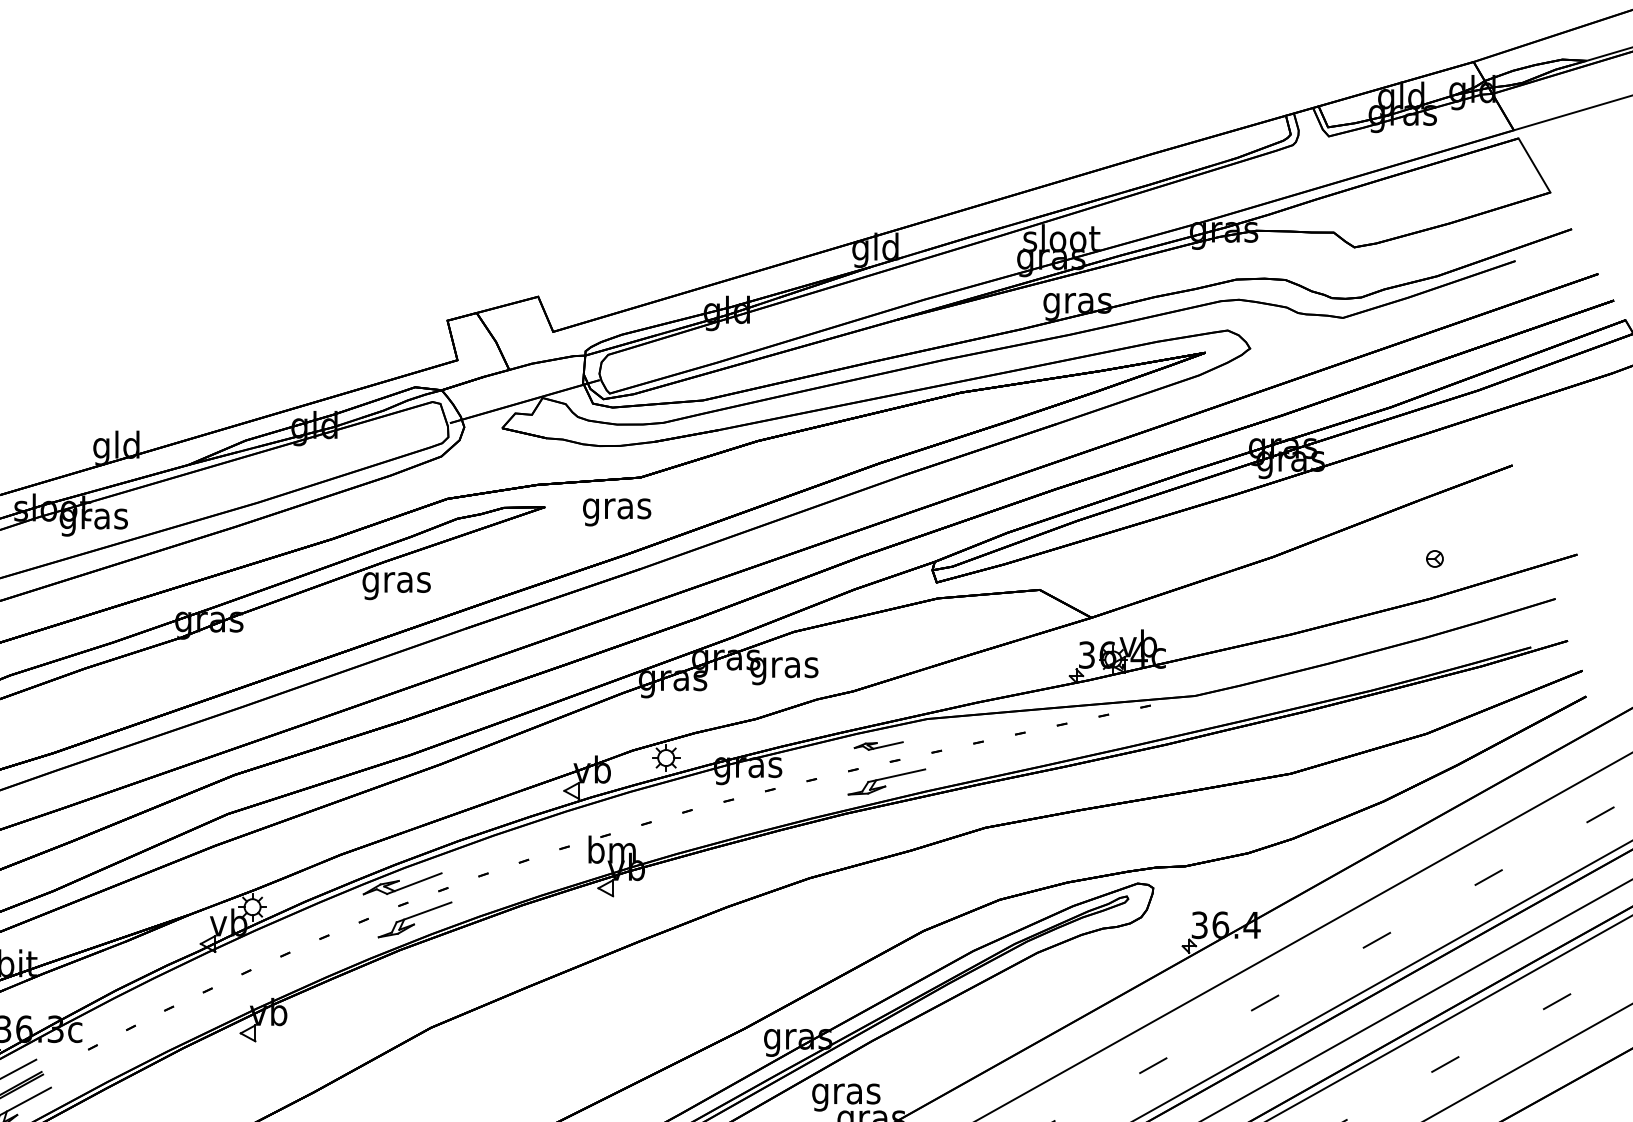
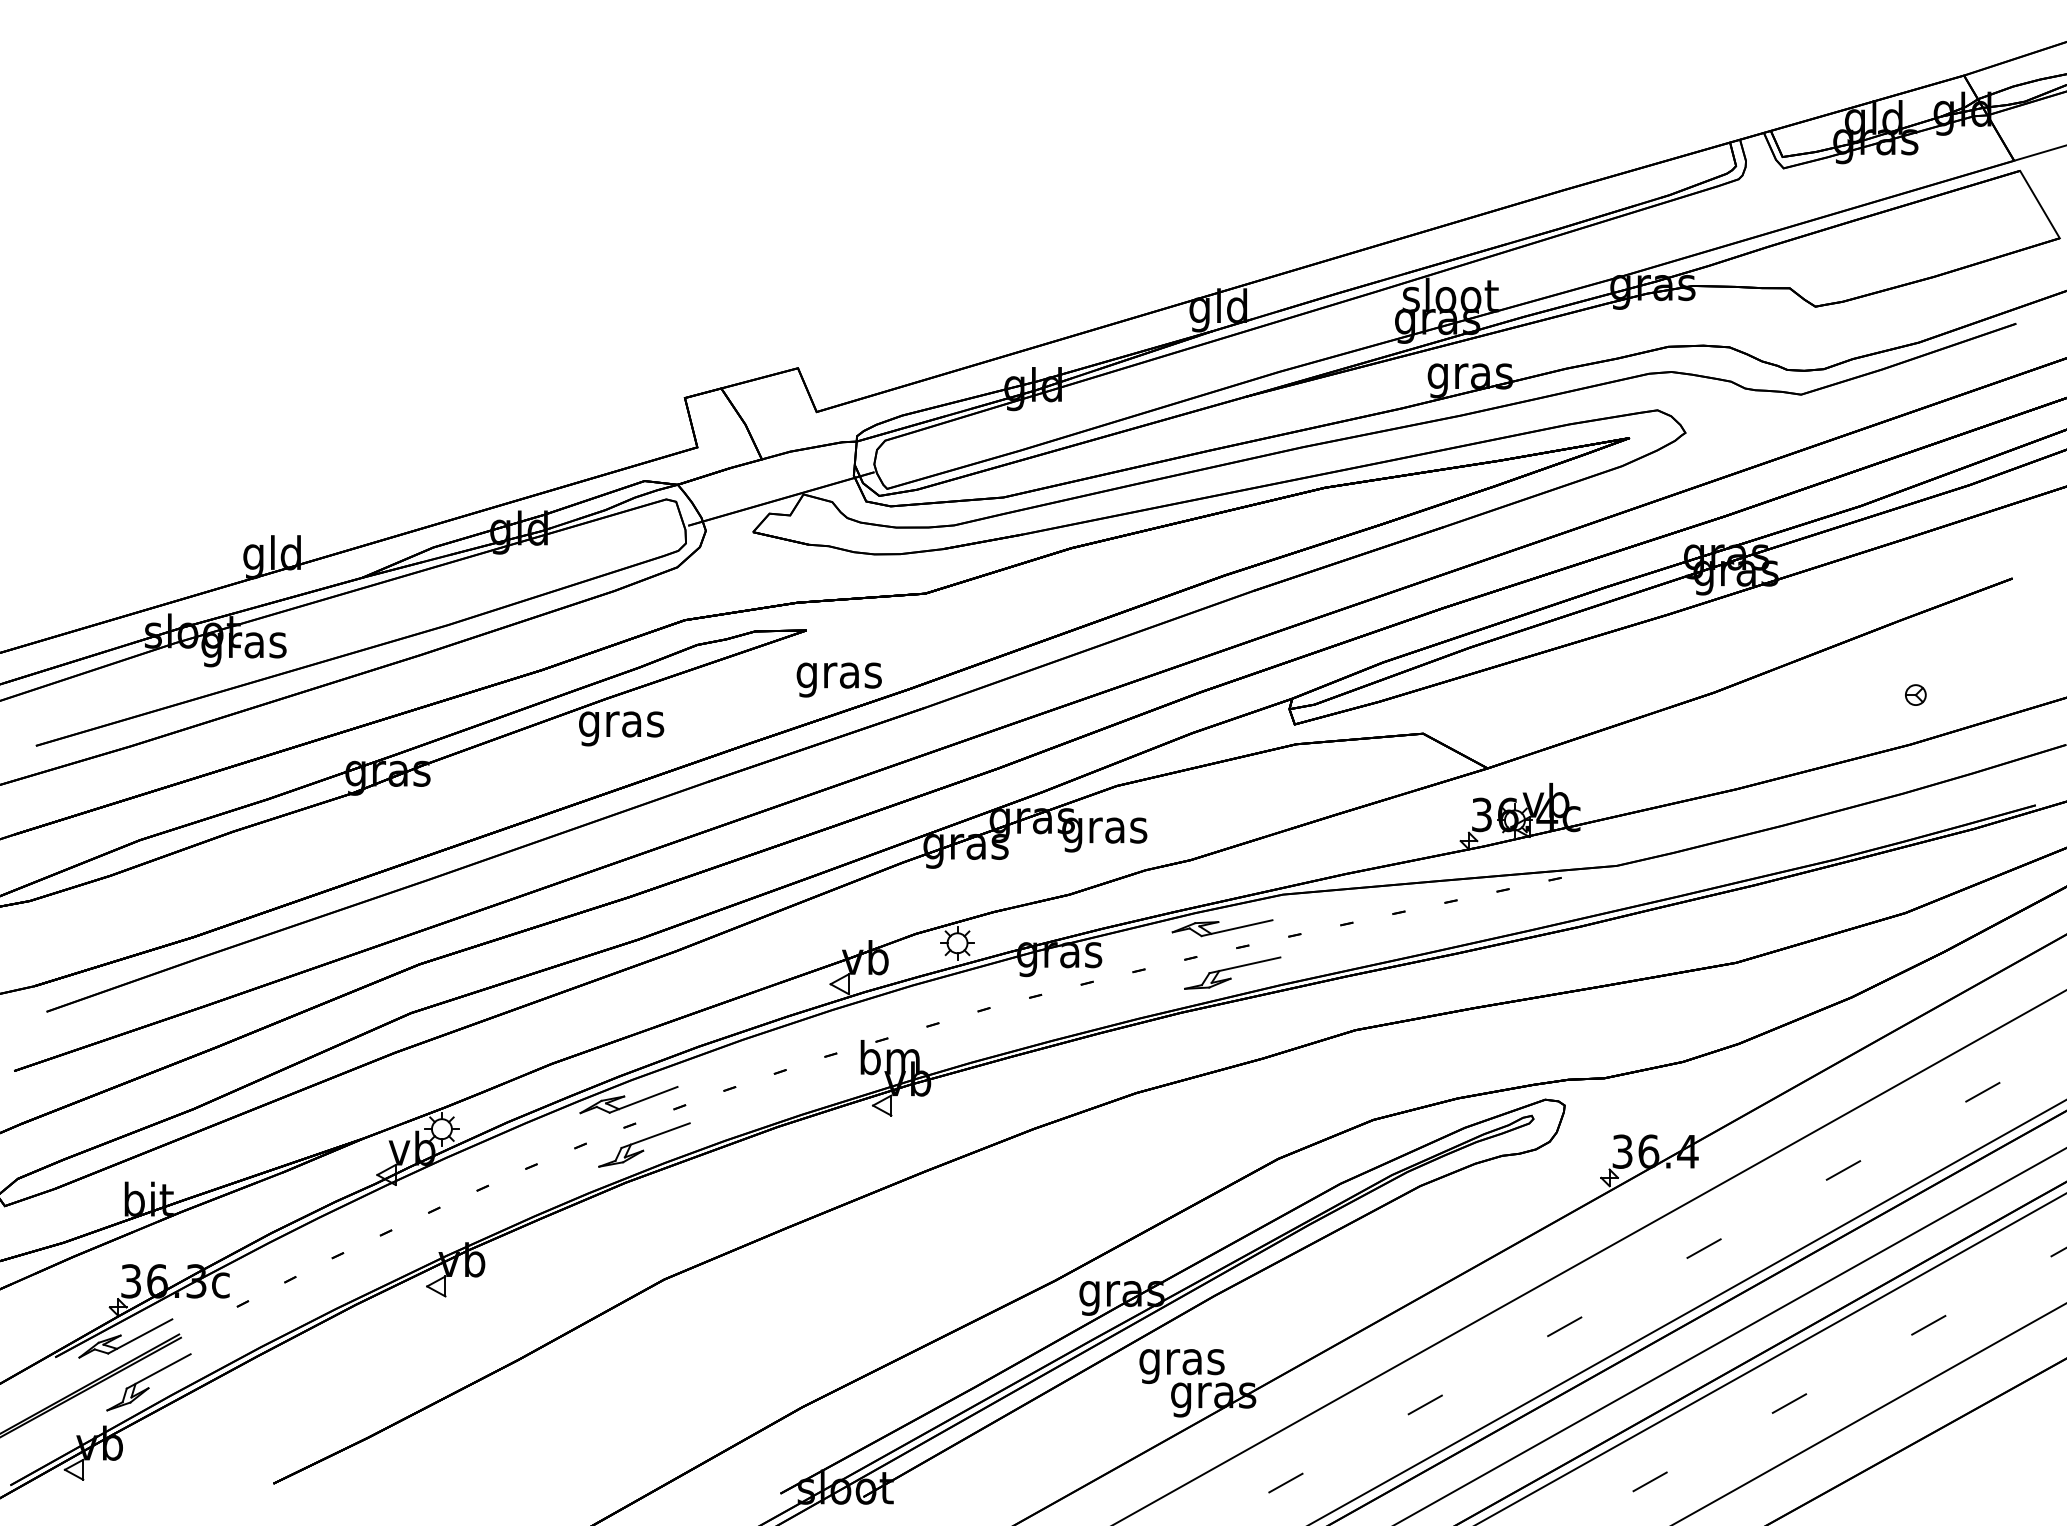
text: (616, 511) -> (838, 679), moved
part: (878, 746) -> (1222, 928), size x1.67

